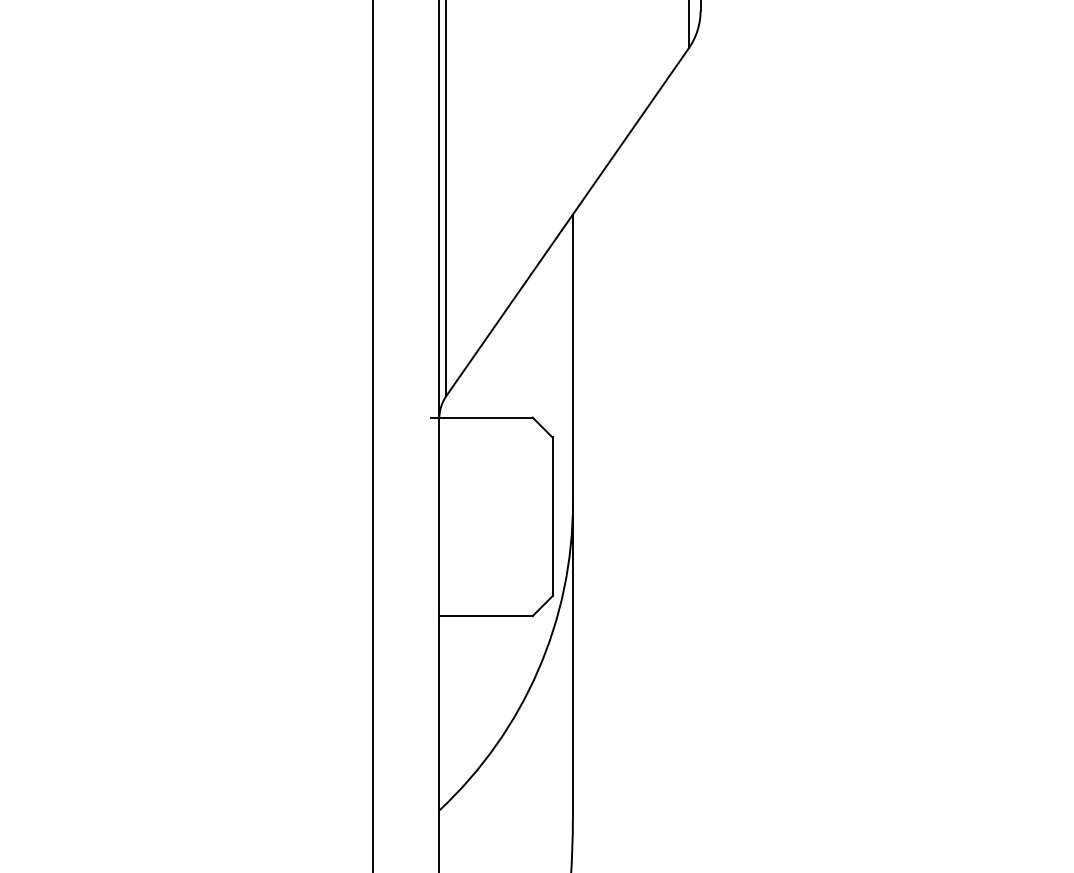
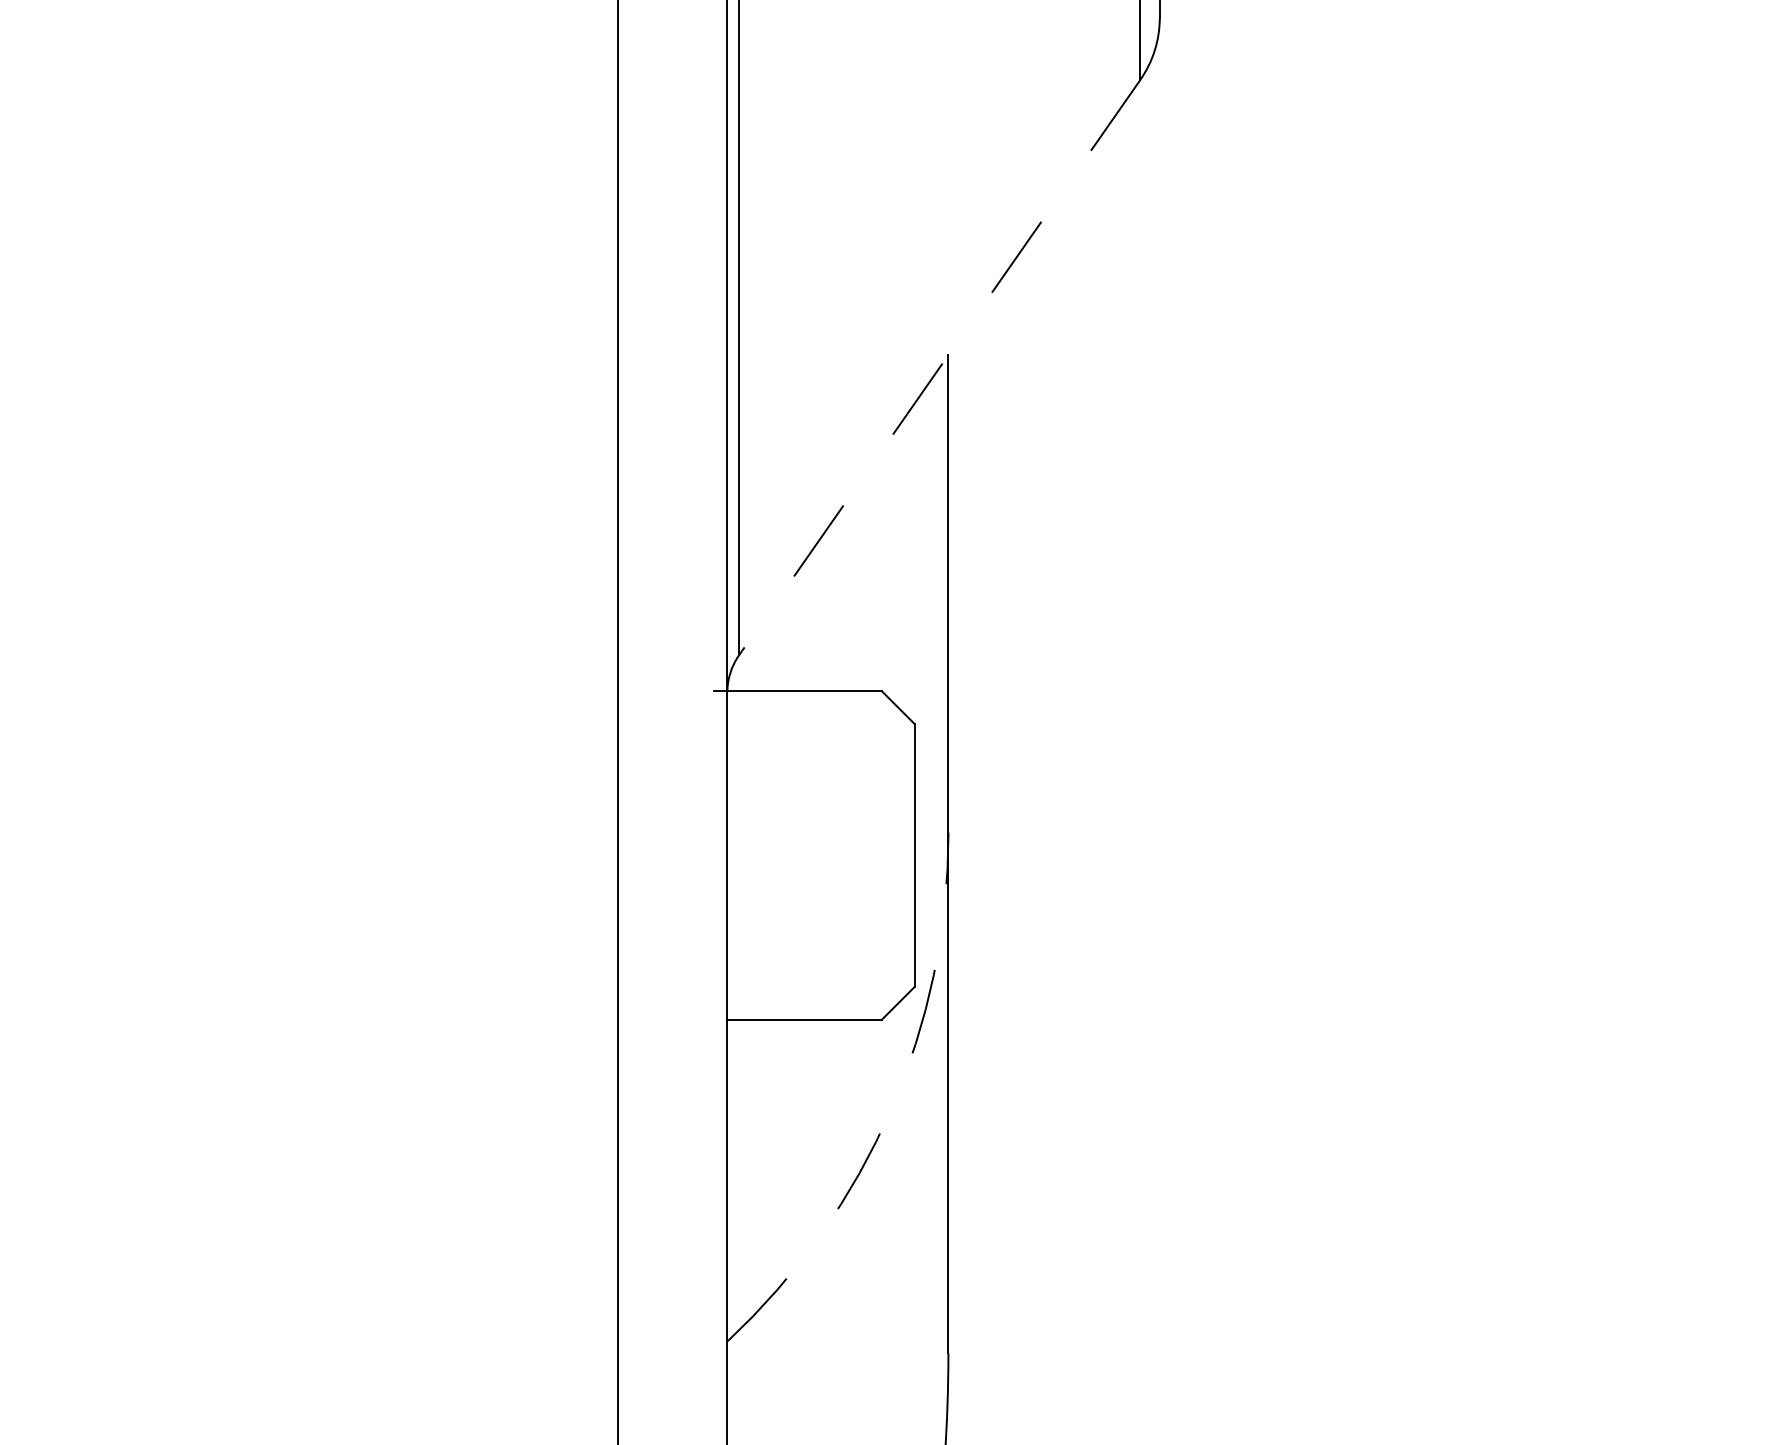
line: (567, 222) -> (939, 368), solid -> dashed
arc: (538, 670) -> (891, 1109), solid -> dashed

